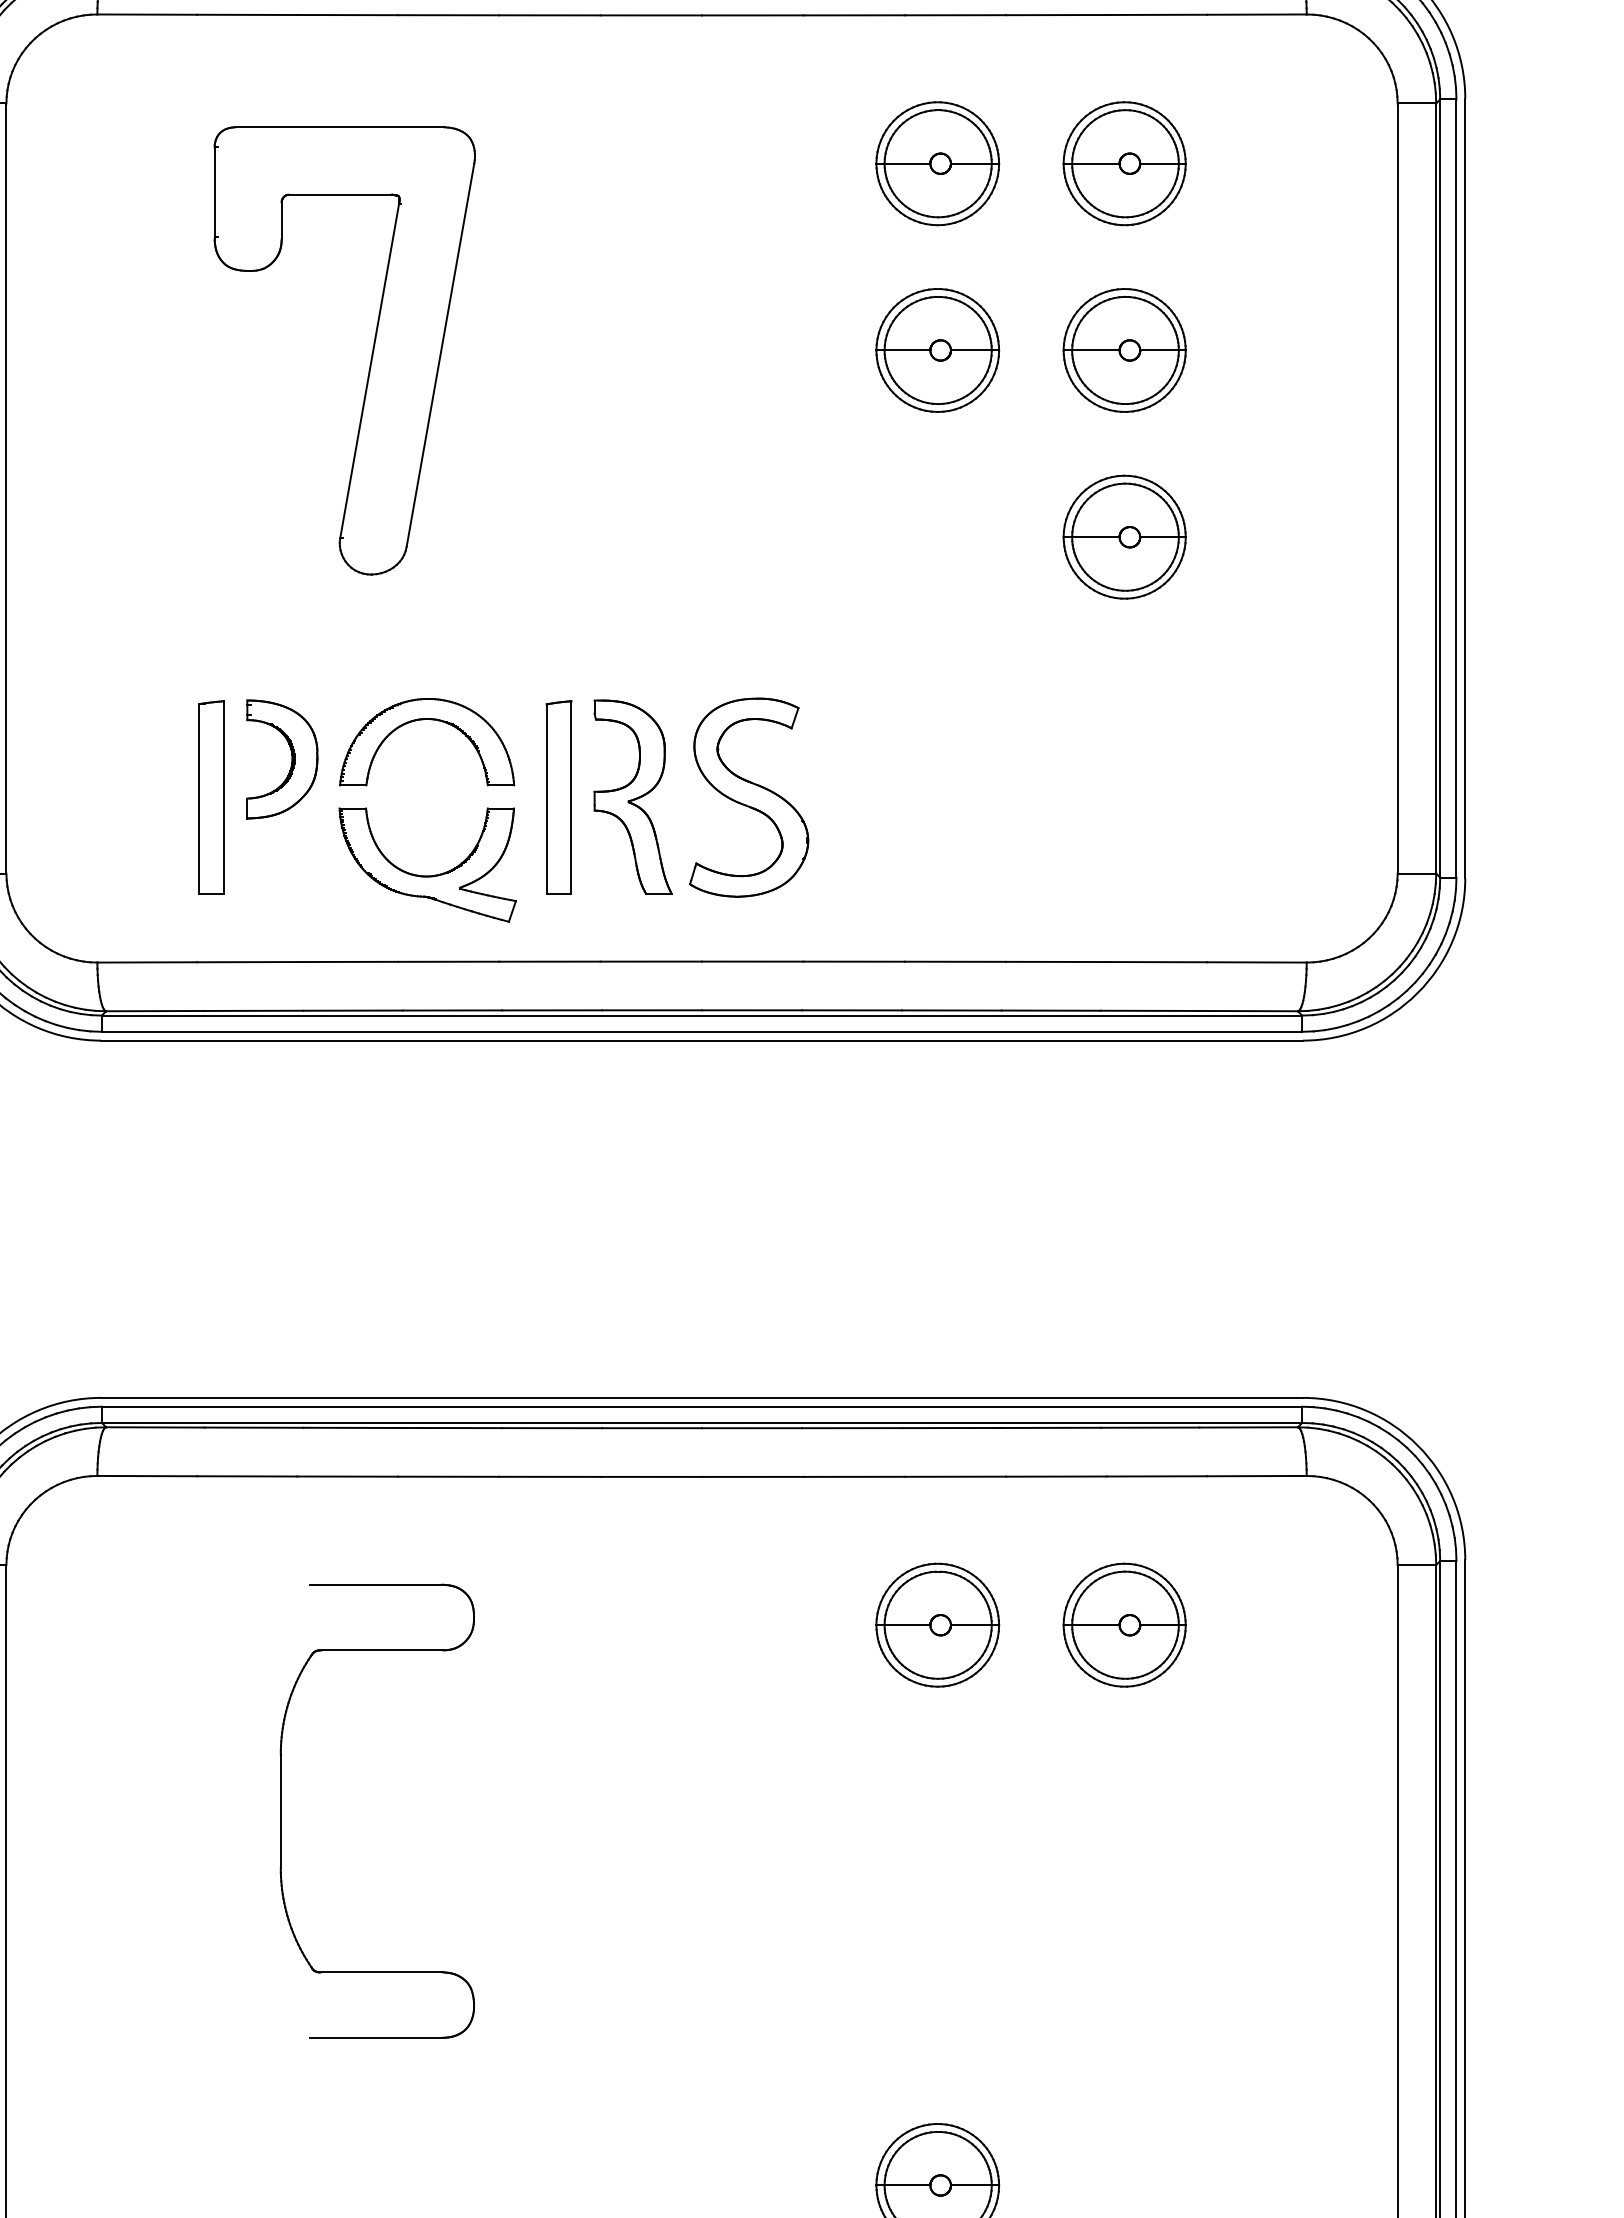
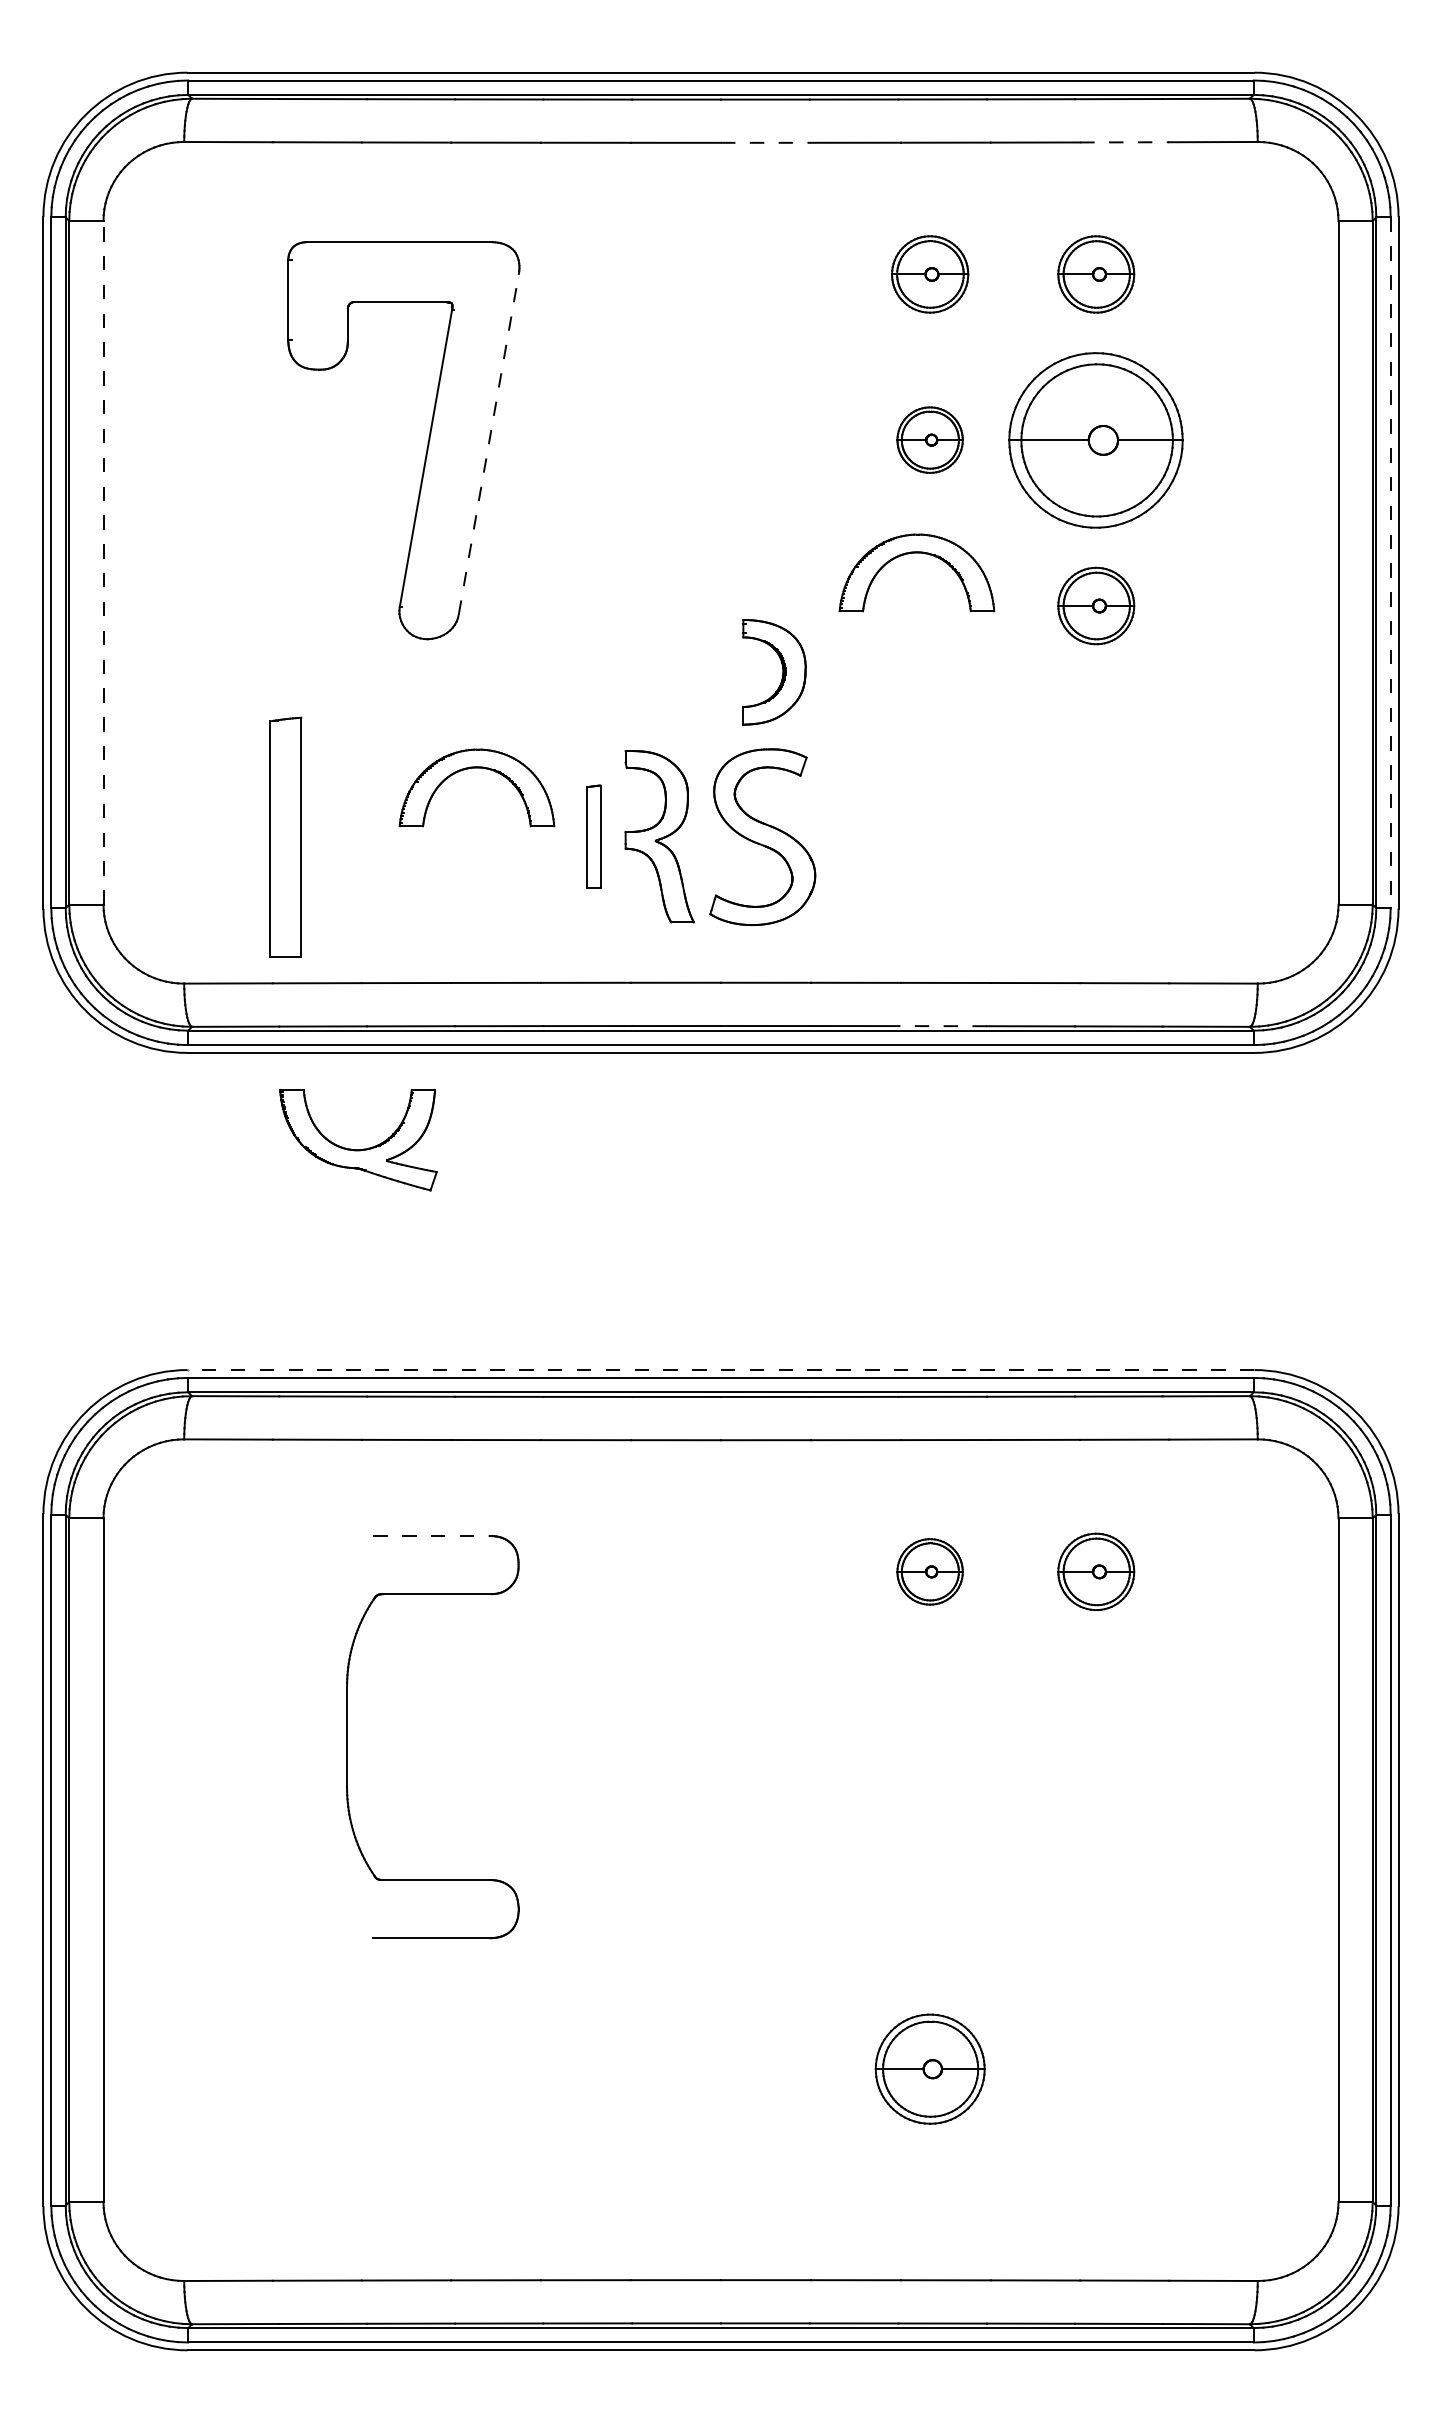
line: (753, 15) -> (766, 142), solid -> dashed
line: (1156, 15) -> (1124, 142), solid -> dashed
part: (936, 163) -> (929, 274), size x0.7
part: (1125, 163) -> (1096, 274), size x0.7
part: (936, 349) -> (929, 439), size x0.6
part: (1125, 349) -> (1096, 439), size x1.6
line: (440, 355) -> (488, 444), solid -> dashed
part: (922, 478) -> (916, 553), added
line: (6, 488) -> (103, 562), solid -> dashed
line: (1456, 489) -> (1390, 563), solid -> dashed
part: (1125, 536) -> (1096, 605), size x0.7
part: (291, 759) -> (782, 672), moved
part: (211, 796) -> (285, 836), size x1.4
part: (558, 796) -> (593, 836), size x0.6
part: (427, 875) -> (358, 1149), moved
line: (951, 1010) -> (942, 1026), solid -> dashed
line: (701, 1398) -> (720, 1370), solid -> dashed
line: (375, 1585) -> (431, 1536), solid -> dashed
part: (936, 1624) -> (929, 1571), size x0.6
part: (1125, 1624) -> (1096, 1571), size x0.7

